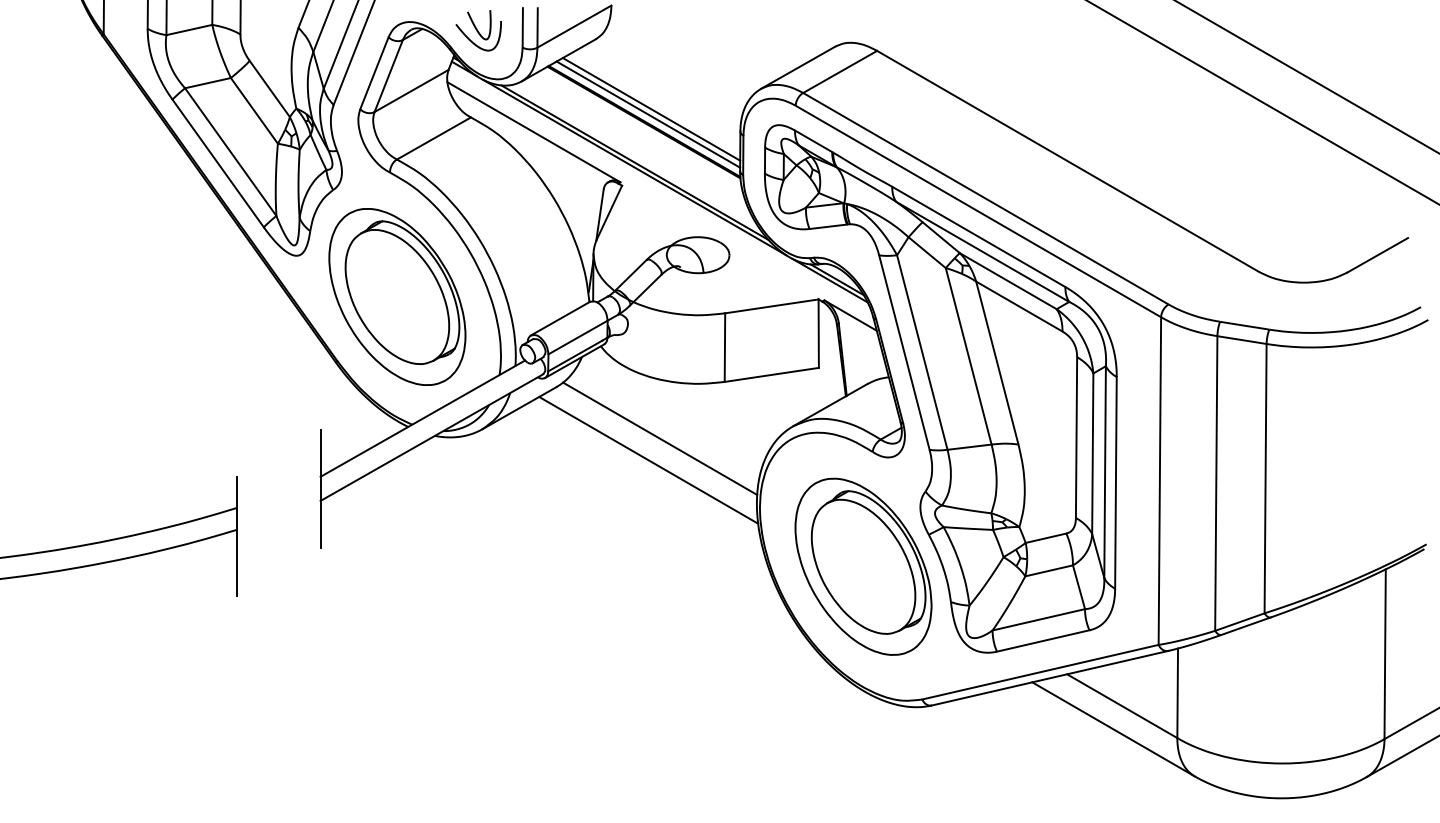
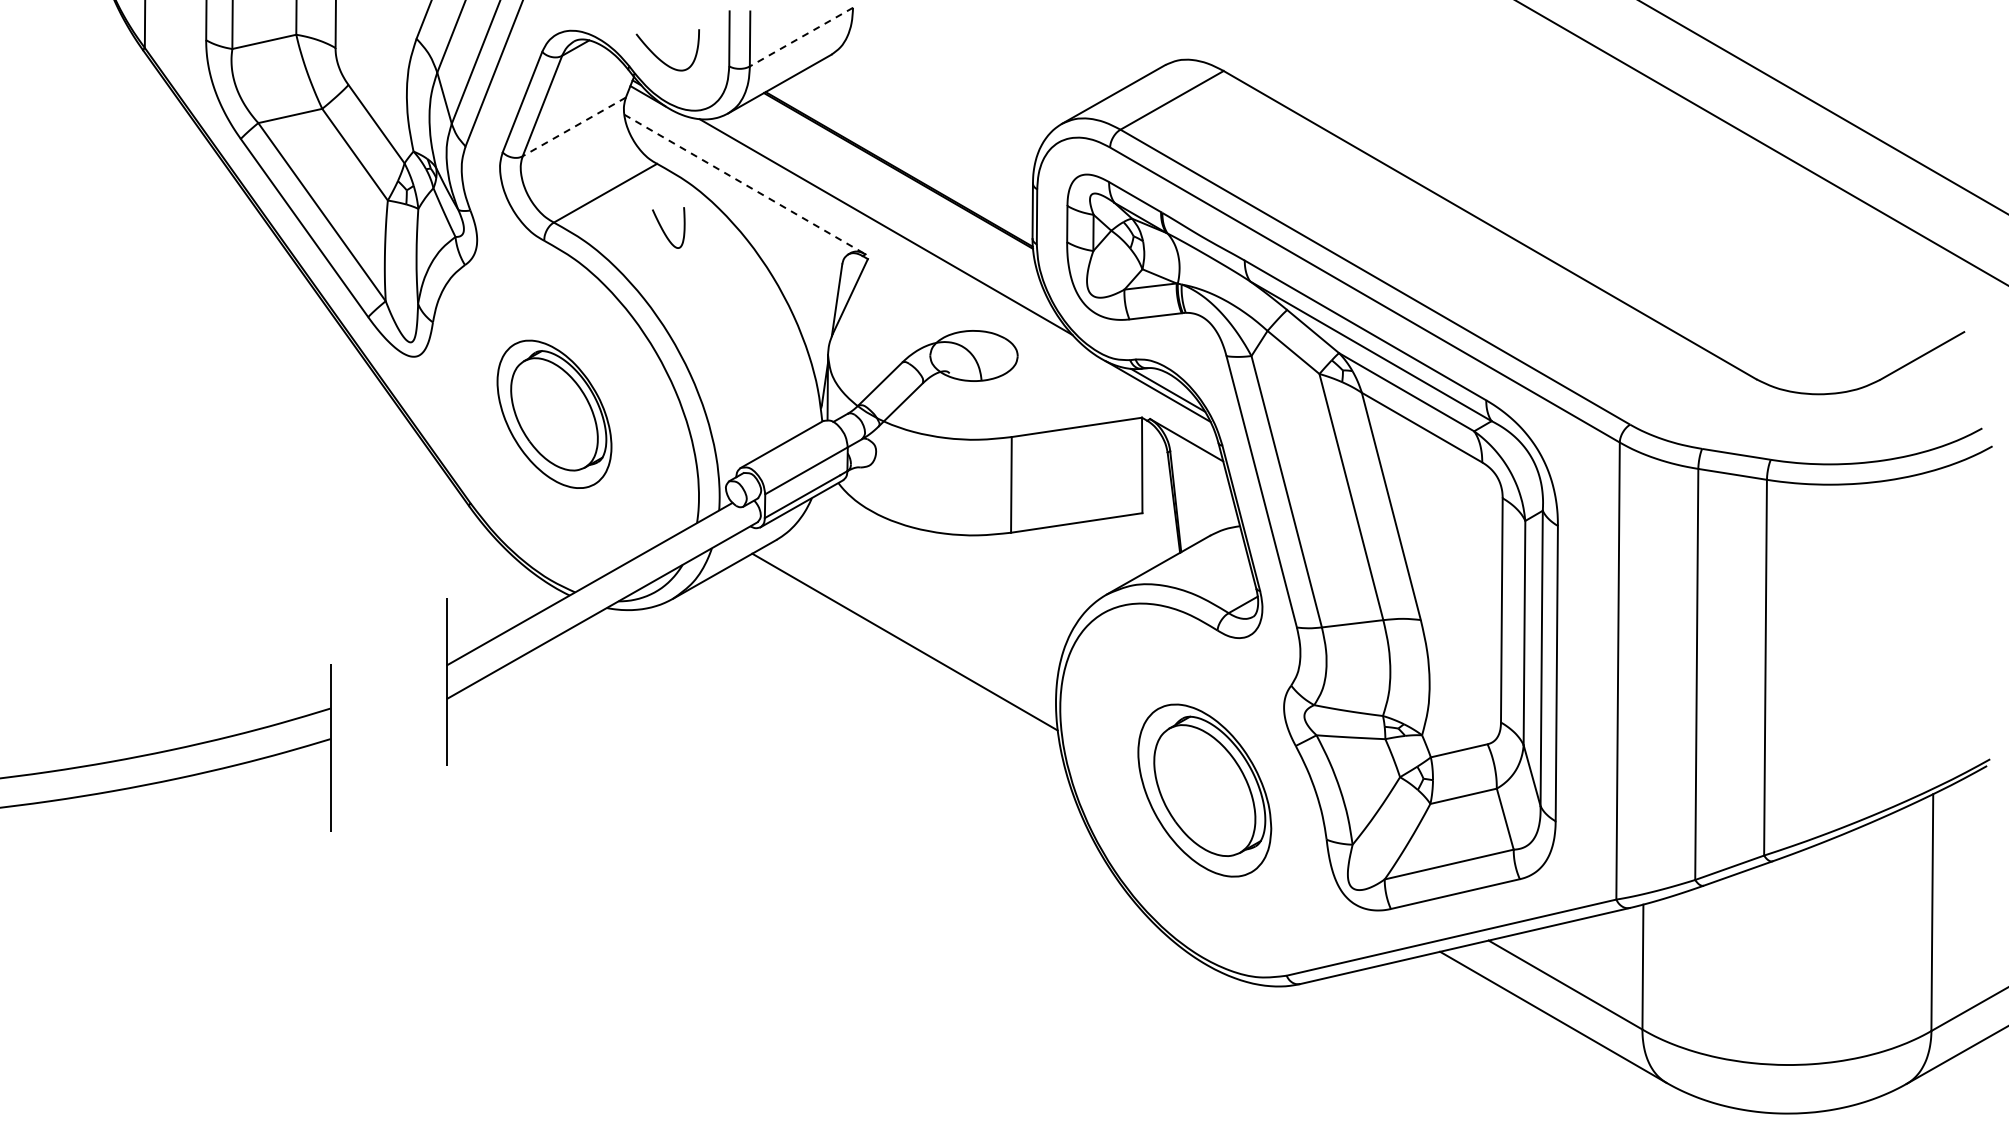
curve: (475, 26) -> (663, 229), moved
line: (574, 26) -> (801, 37), solid -> dashed
line: (411, 91) -> (573, 127), solid -> dashed
line: (651, 109) -> (908, 152), removed
line: (648, 114) -> (904, 159), removed
line: (534, 132) -> (745, 184), solid -> dashed
line: (634, 167) -> (885, 233), removed
part: (397, 297) -> (554, 414), size x0.6
line: (659, 438) -> (920, 611), removed
part: (863, 566) -> (1204, 790), size x0.7

